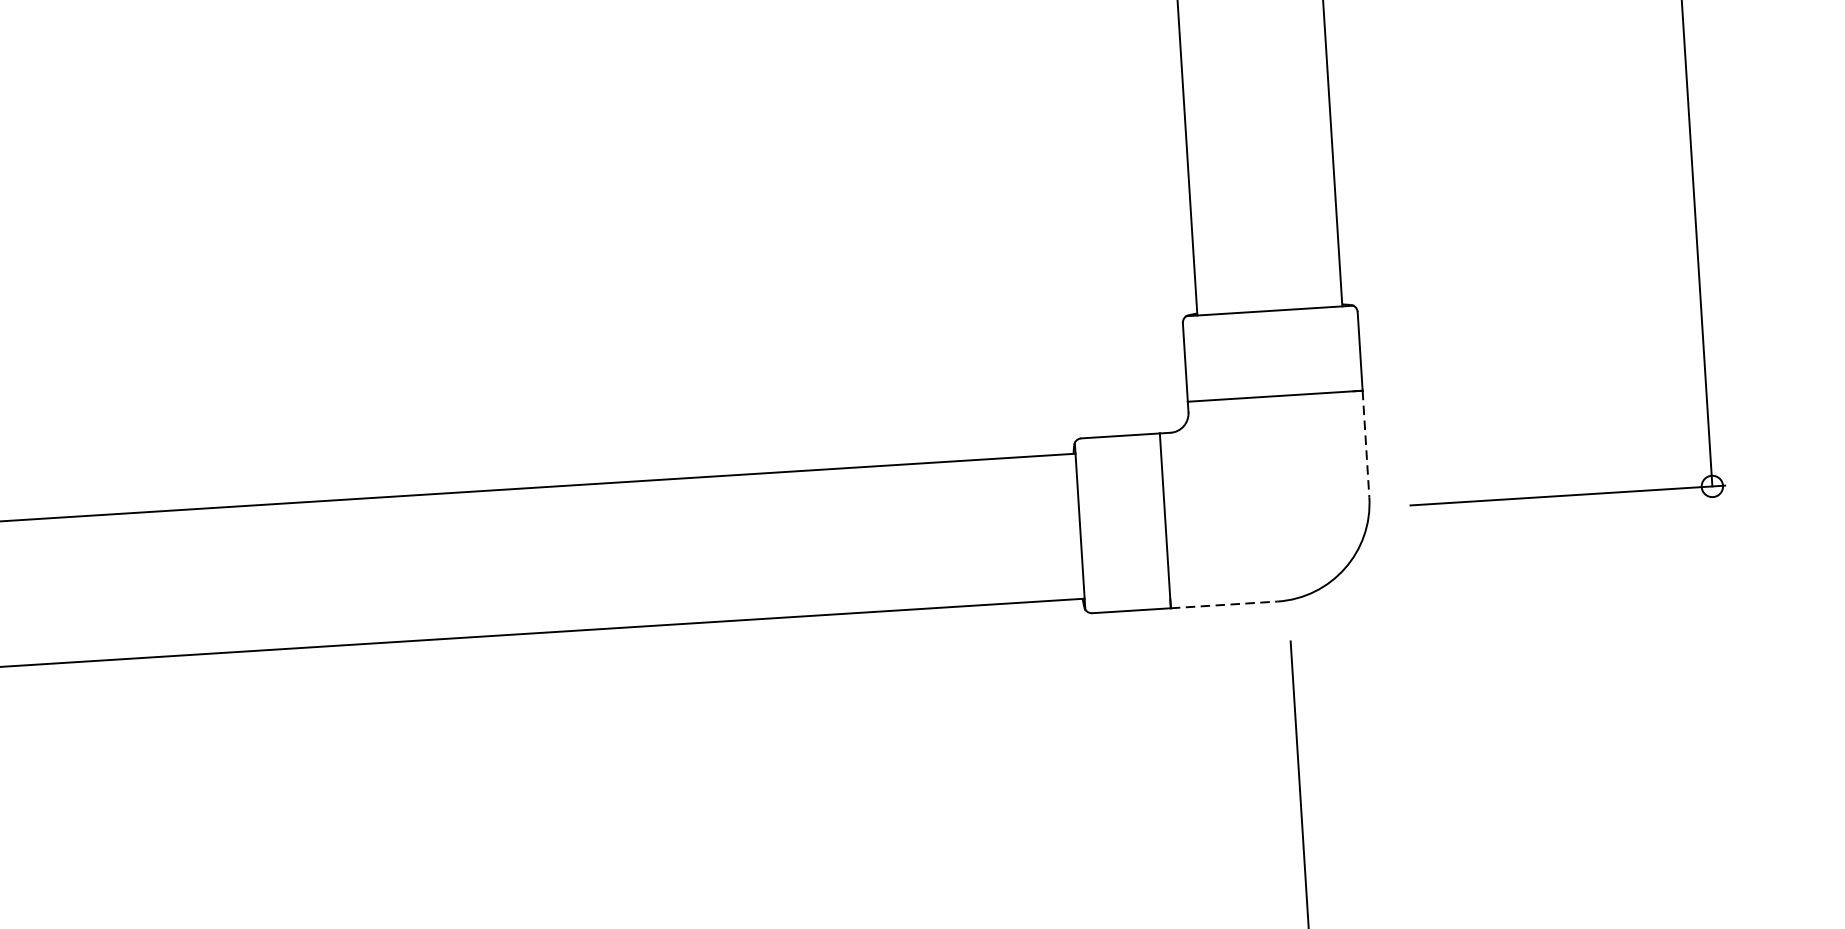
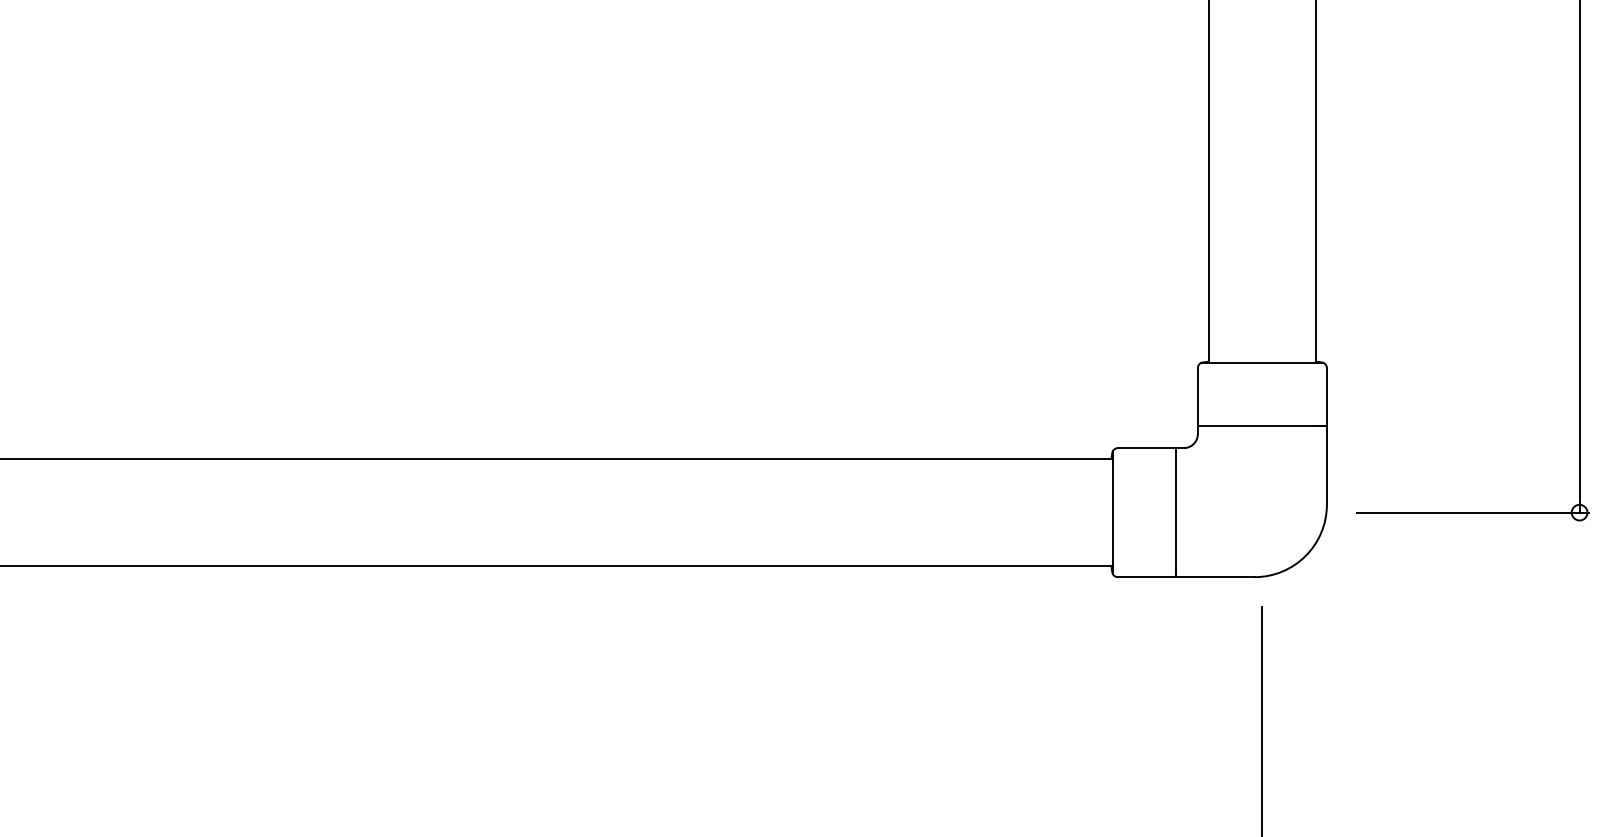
line: (1365, 444) -> (1326, 465), dashed -> solid
line: (1224, 605) -> (1215, 577), dashed -> solid

